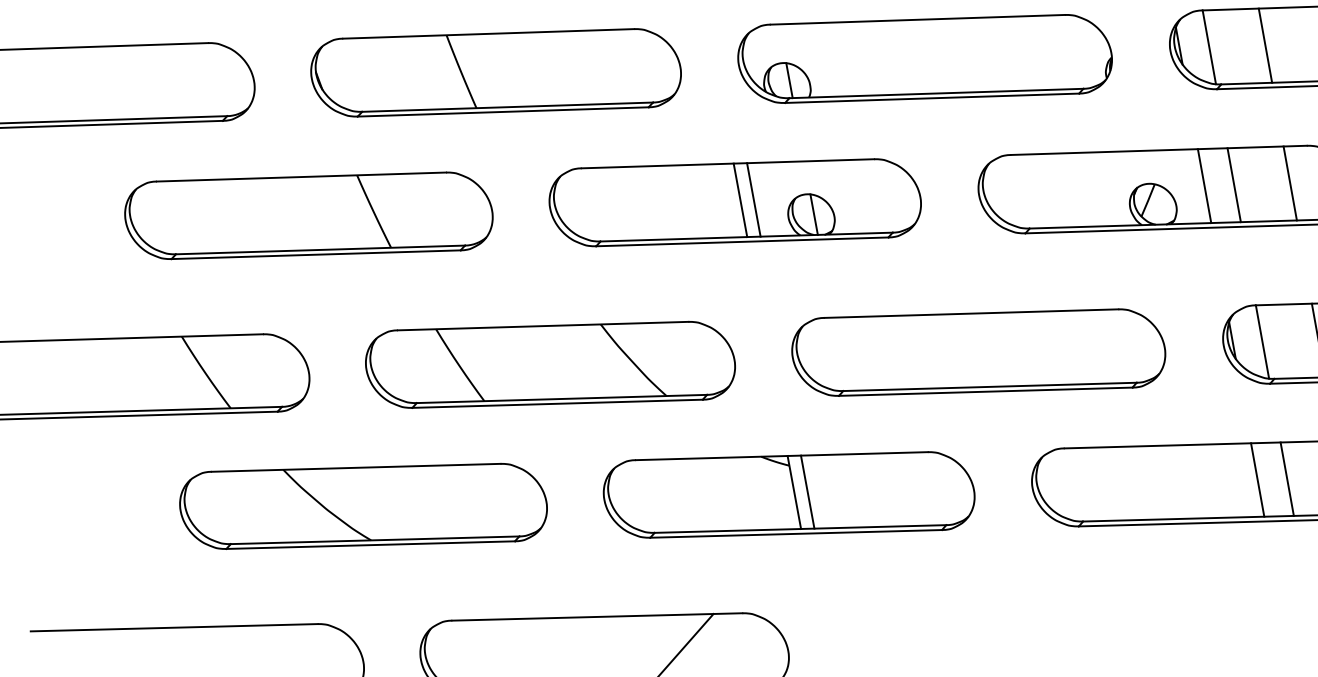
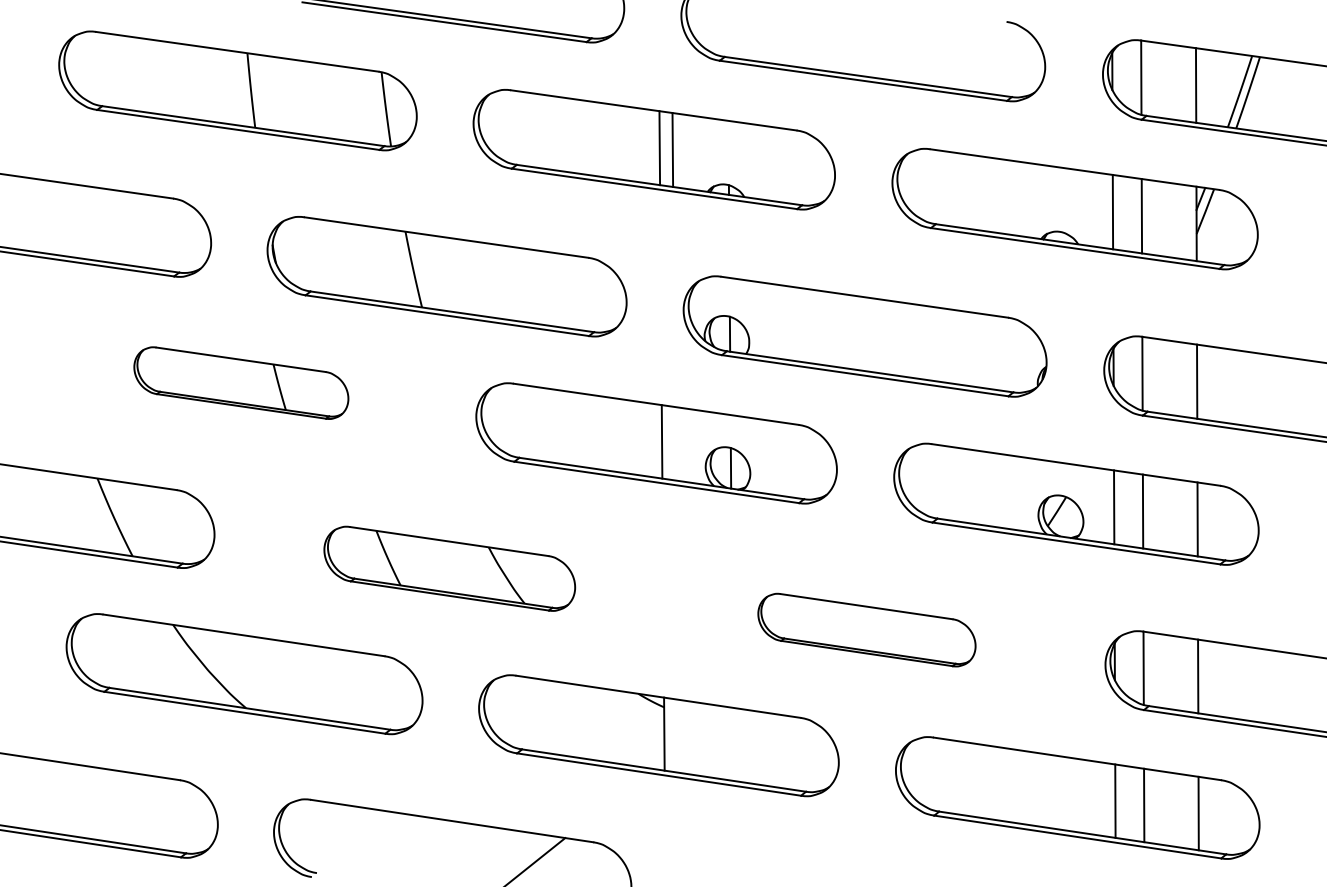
line: (753, 199) -> (674, 443), removed
part: (309, 215) -> (241, 382), size x0.6
part: (978, 352) -> (866, 629), size x0.6
part: (550, 364) -> (449, 568), size x0.7
line: (807, 491) -> (677, 735), removed

